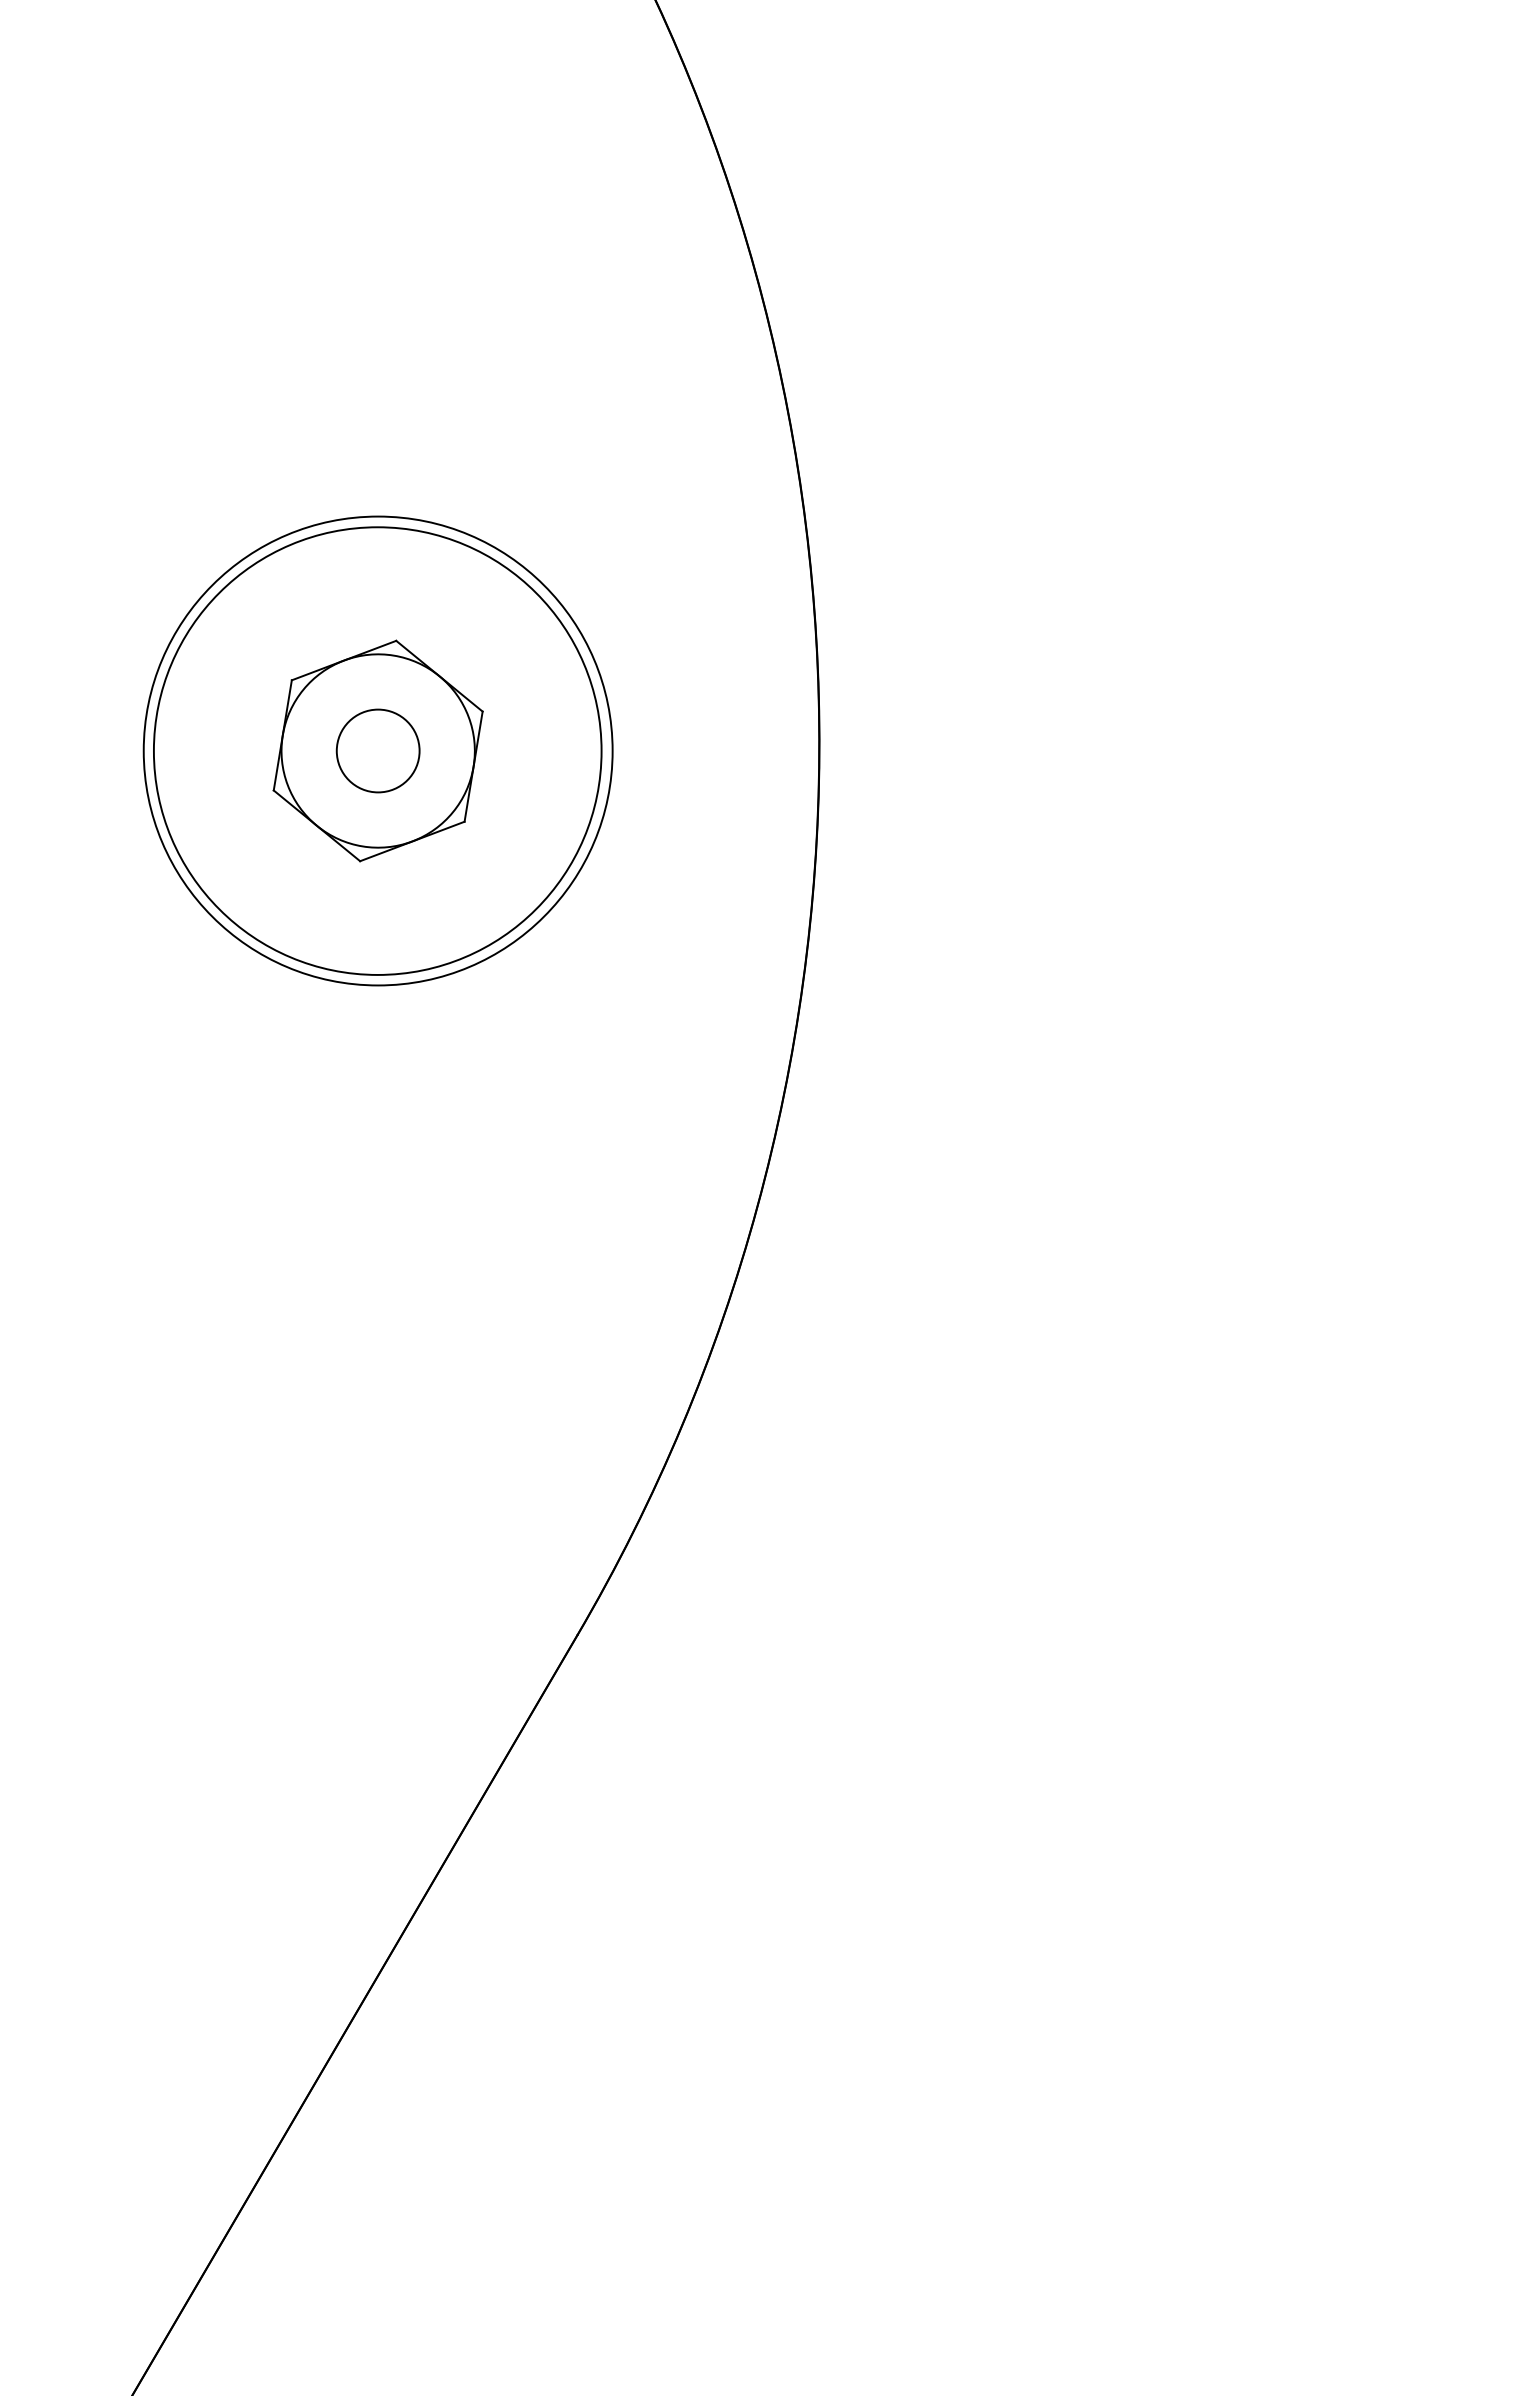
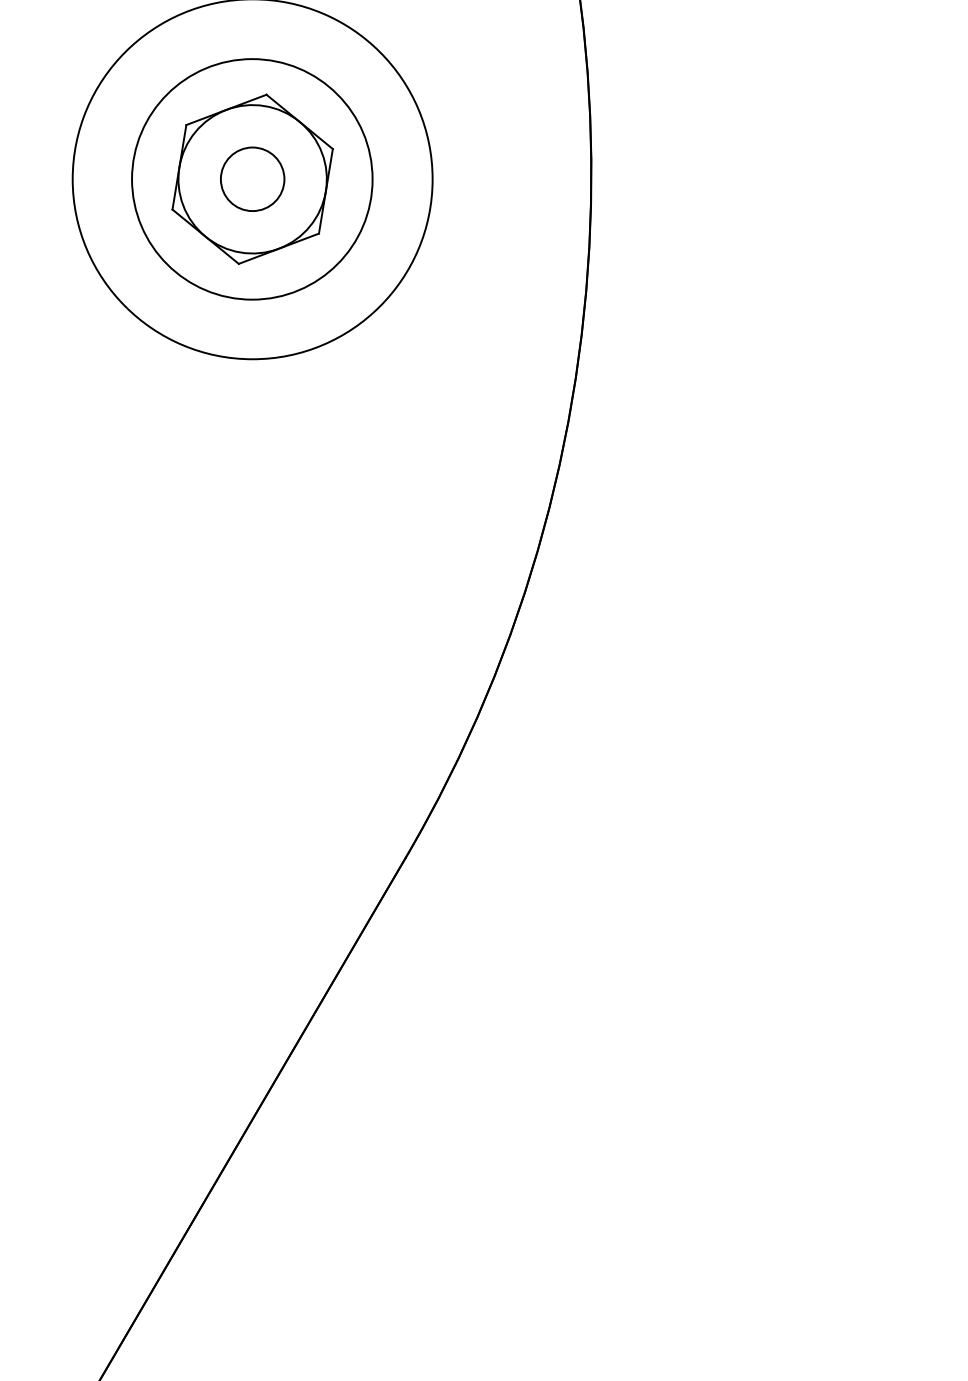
circle: (377, 750) -> (252, 178), size x0.7

